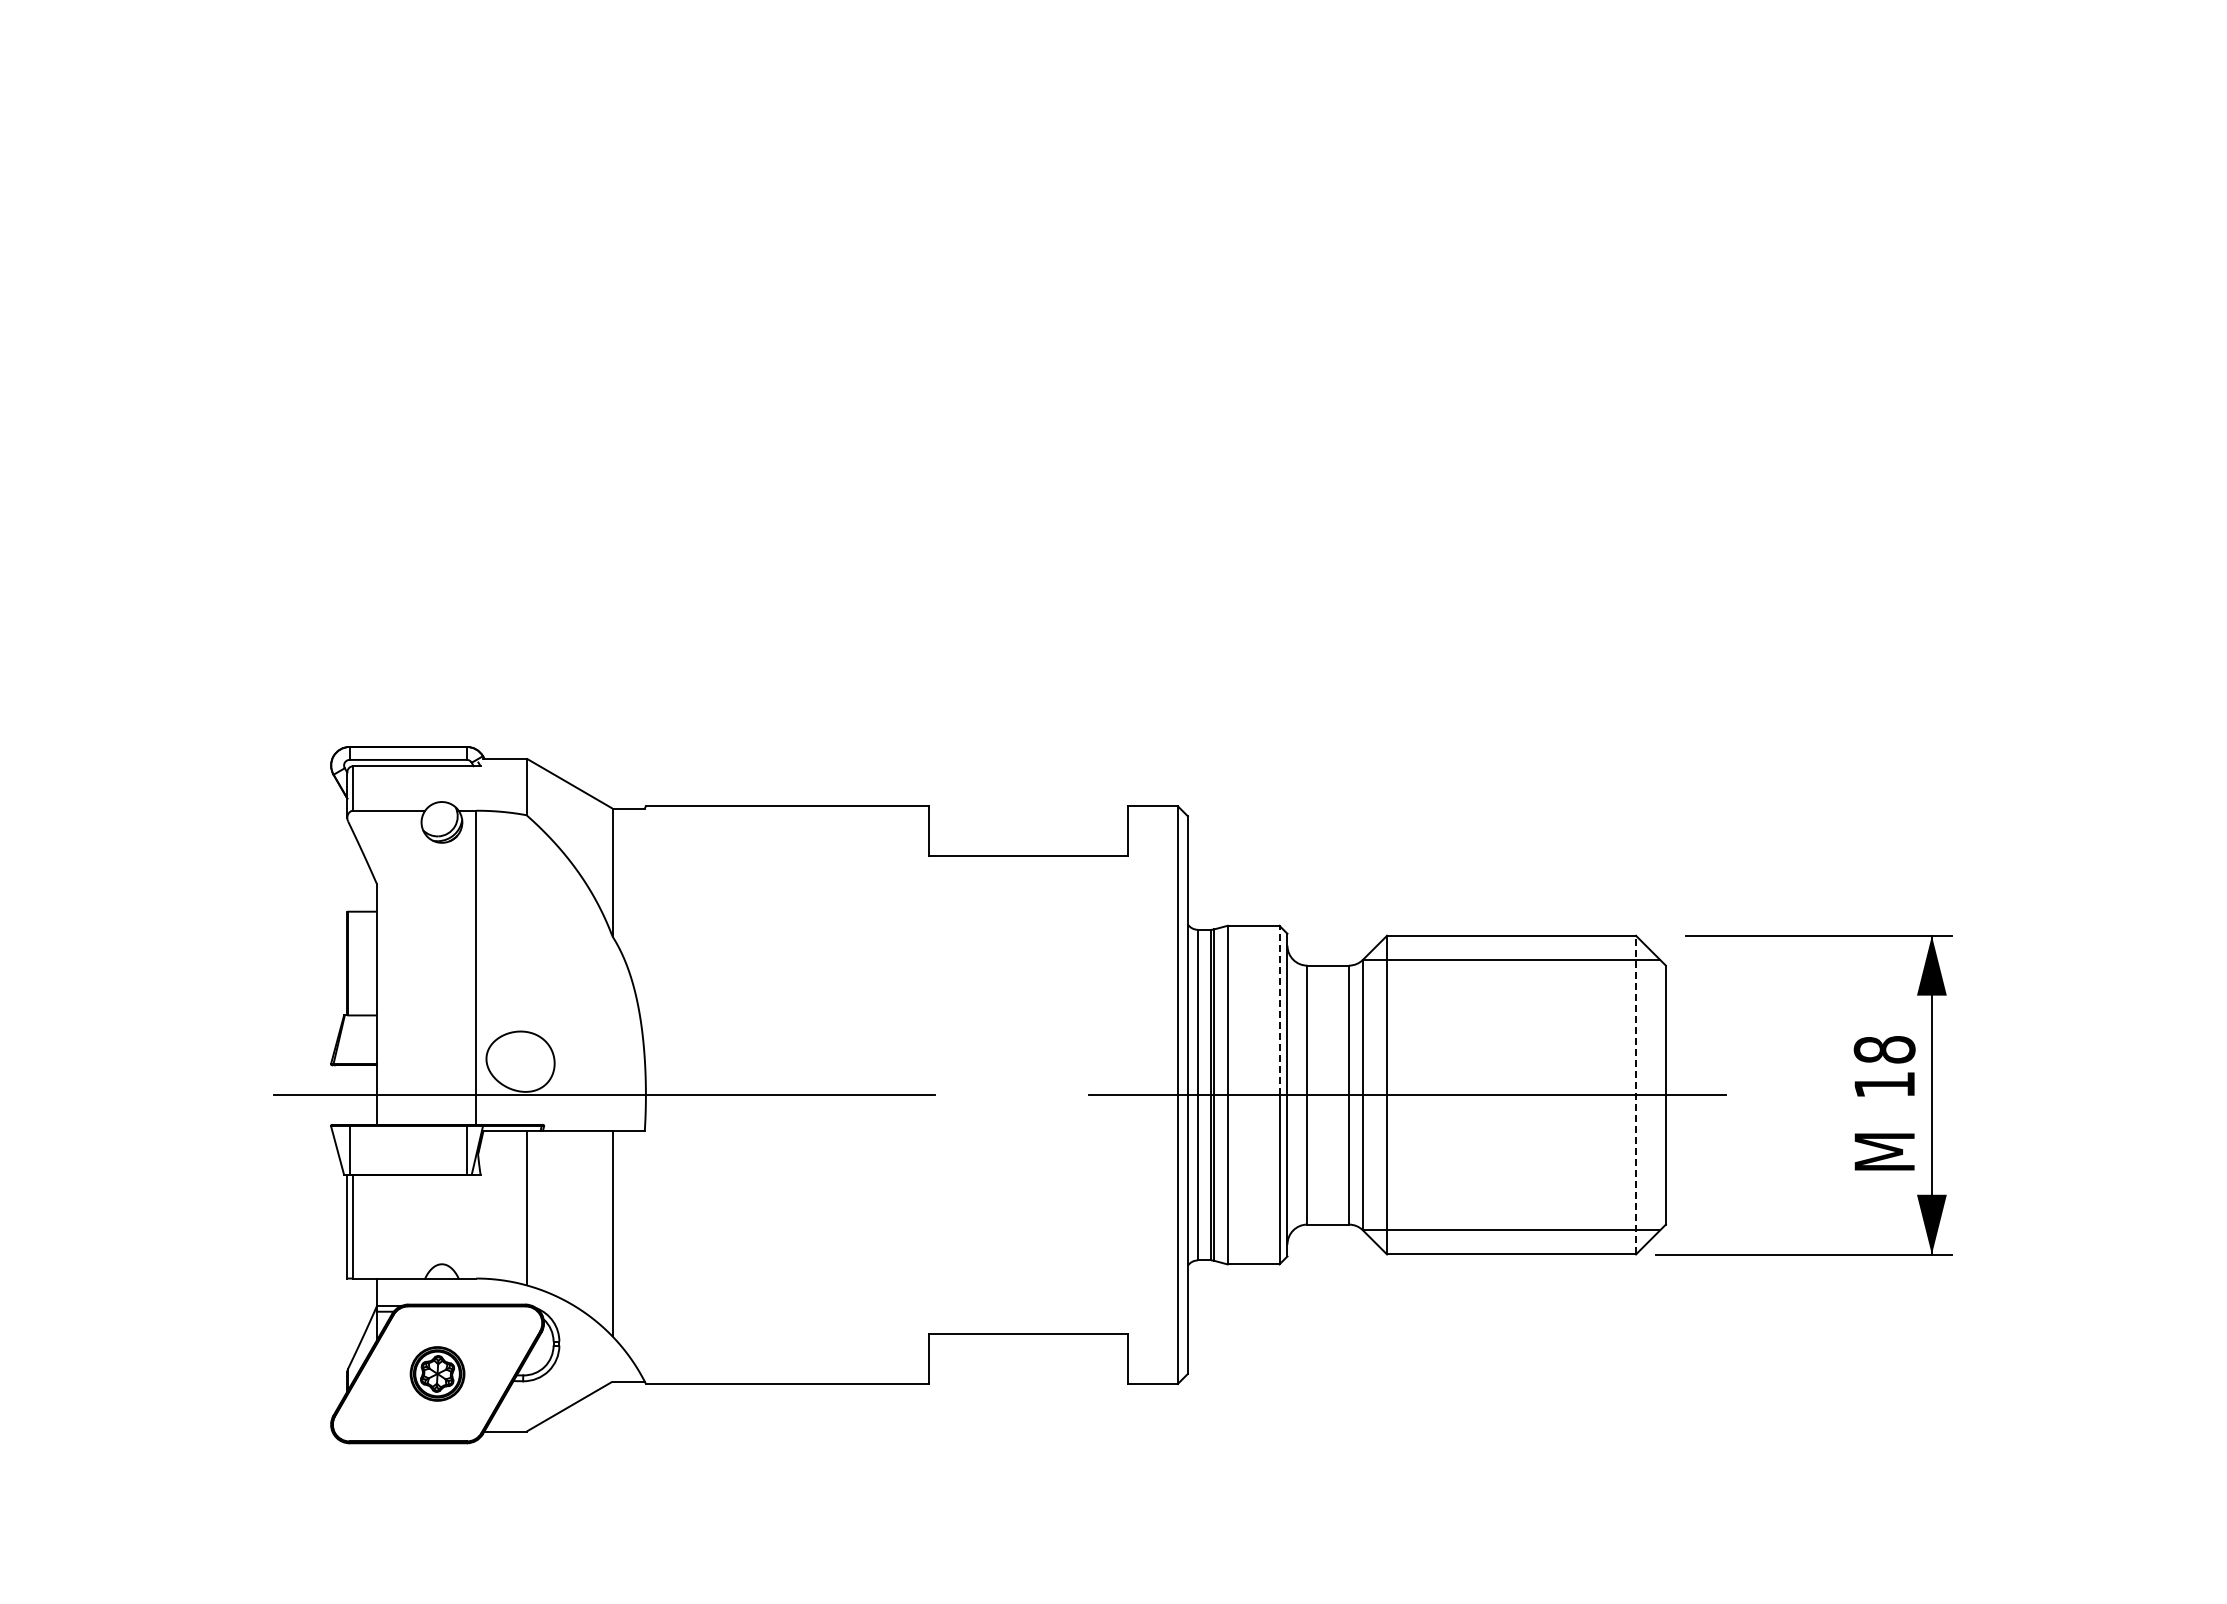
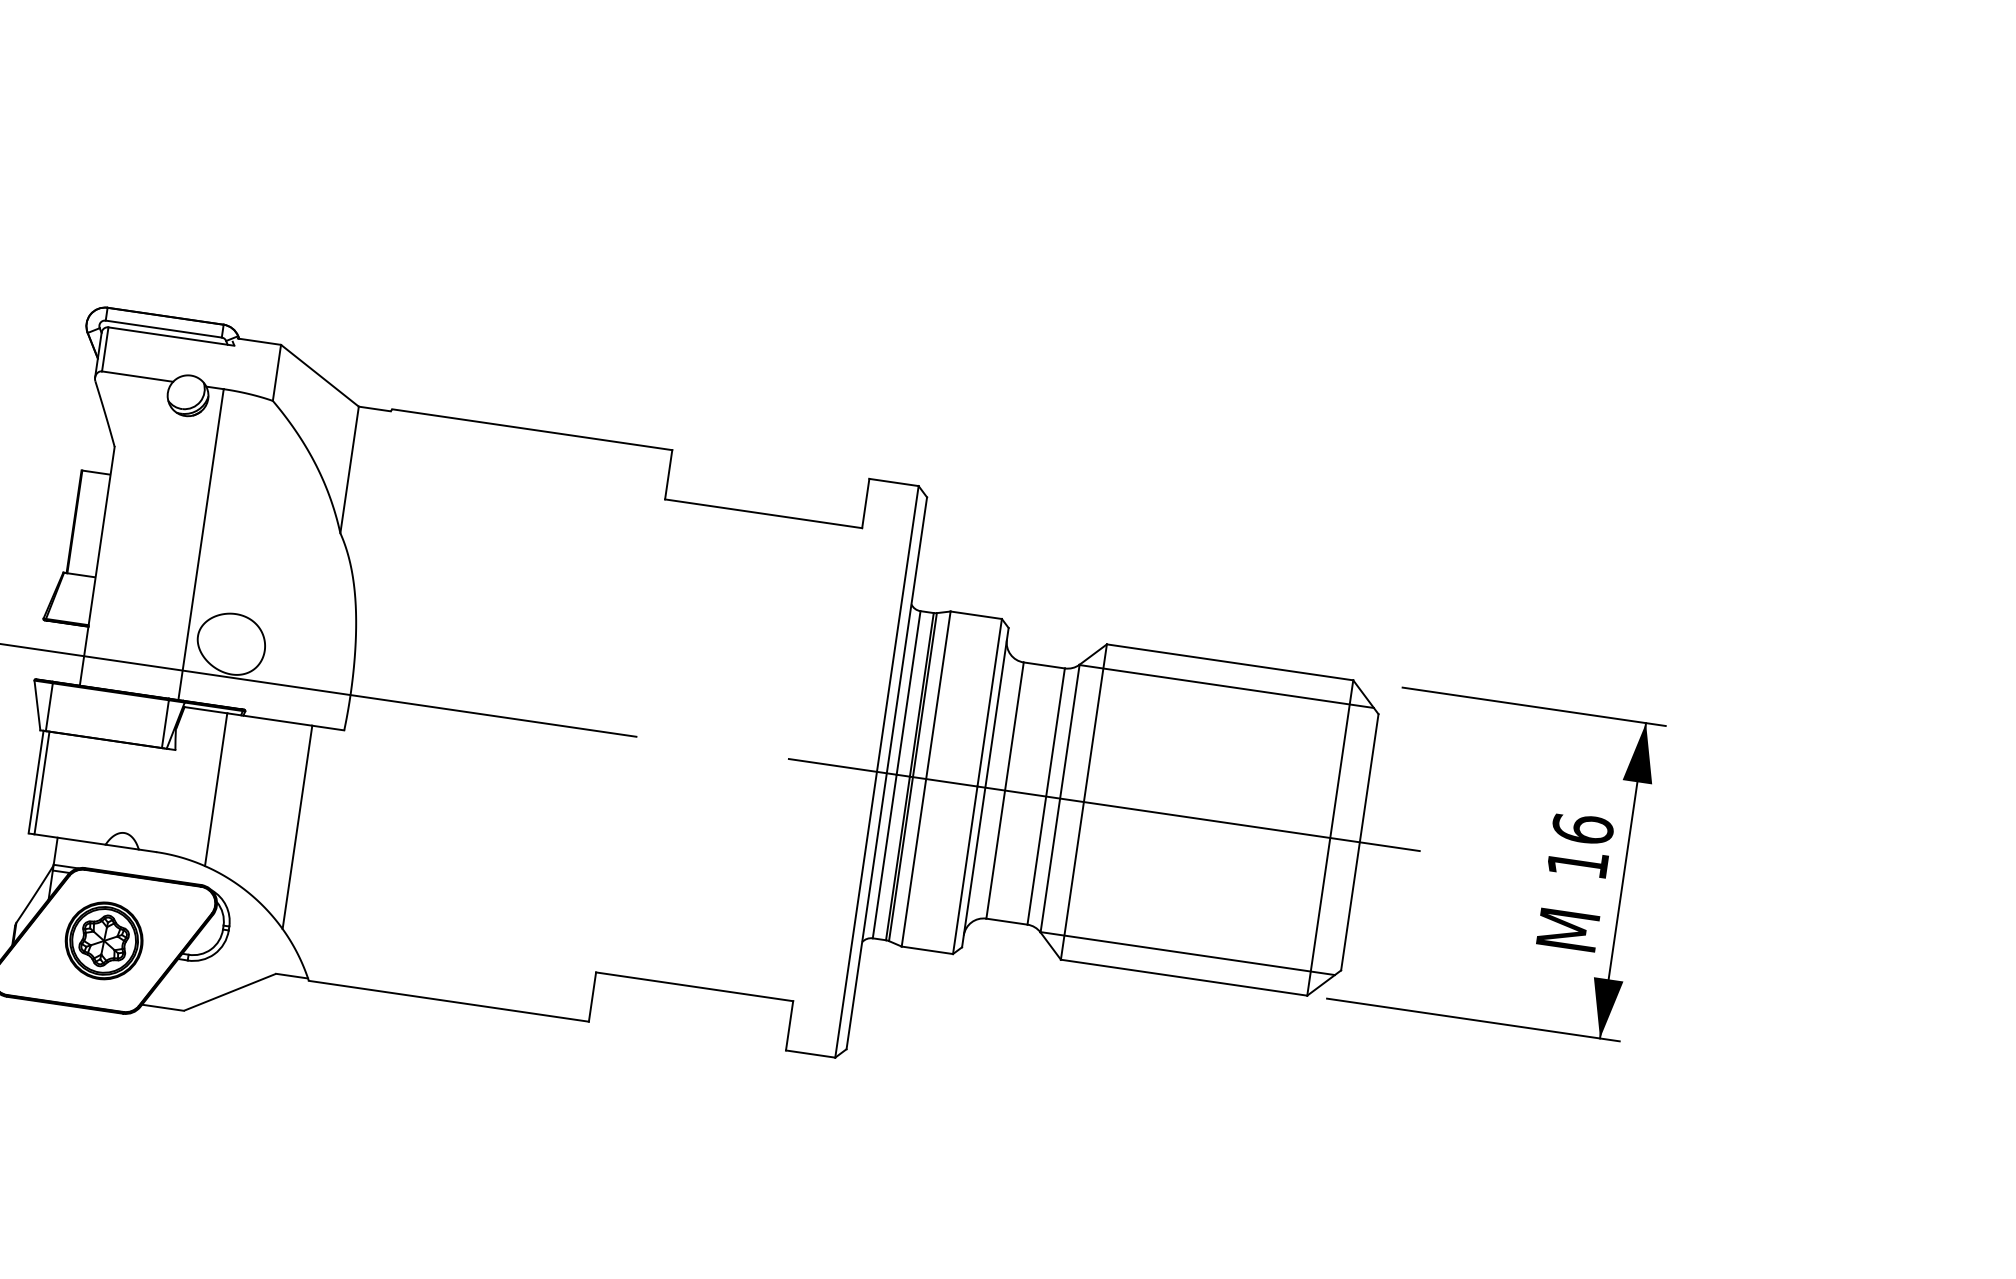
line: (1279, 1010) -> (989, 702), dashed -> solid
text: (1884, 1049) -> (1582, 828), 18 -> 16
line: (1636, 1094) -> (1330, 837), dashed -> solid
part: (437, 1373) -> (104, 940), size x1.43

